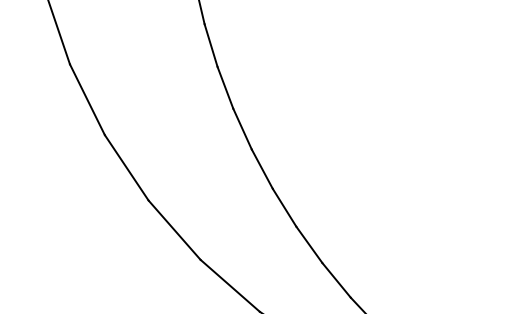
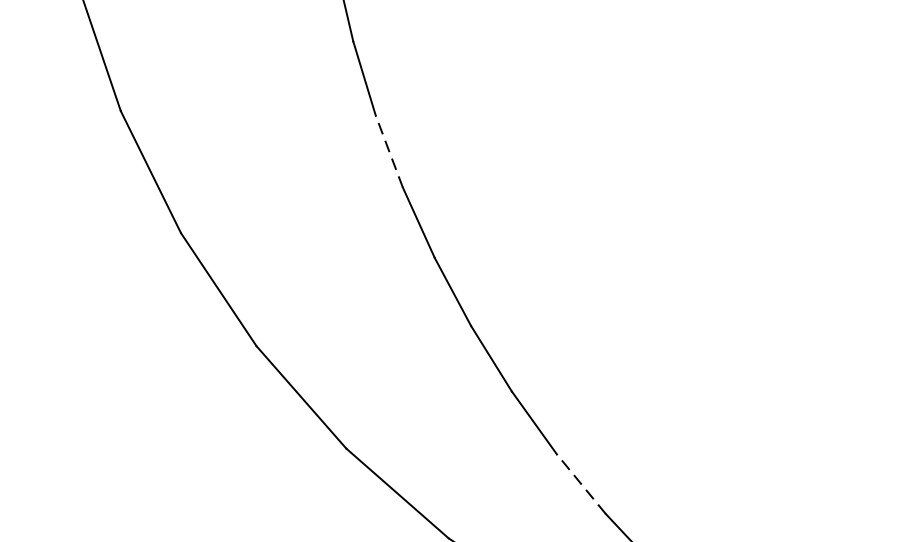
line: (225, 87) -> (389, 150), solid -> dashed
line: (336, 279) -> (581, 482), solid -> dashed

